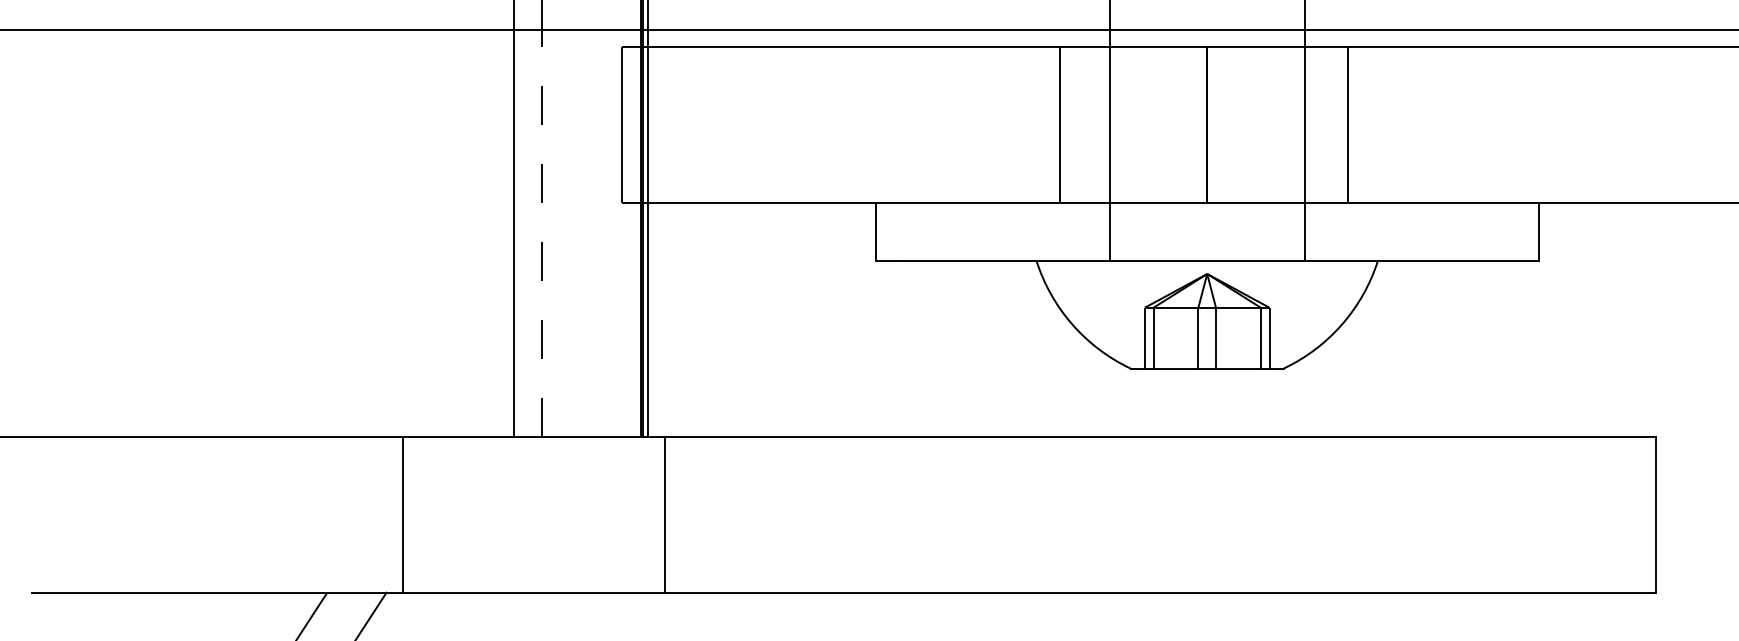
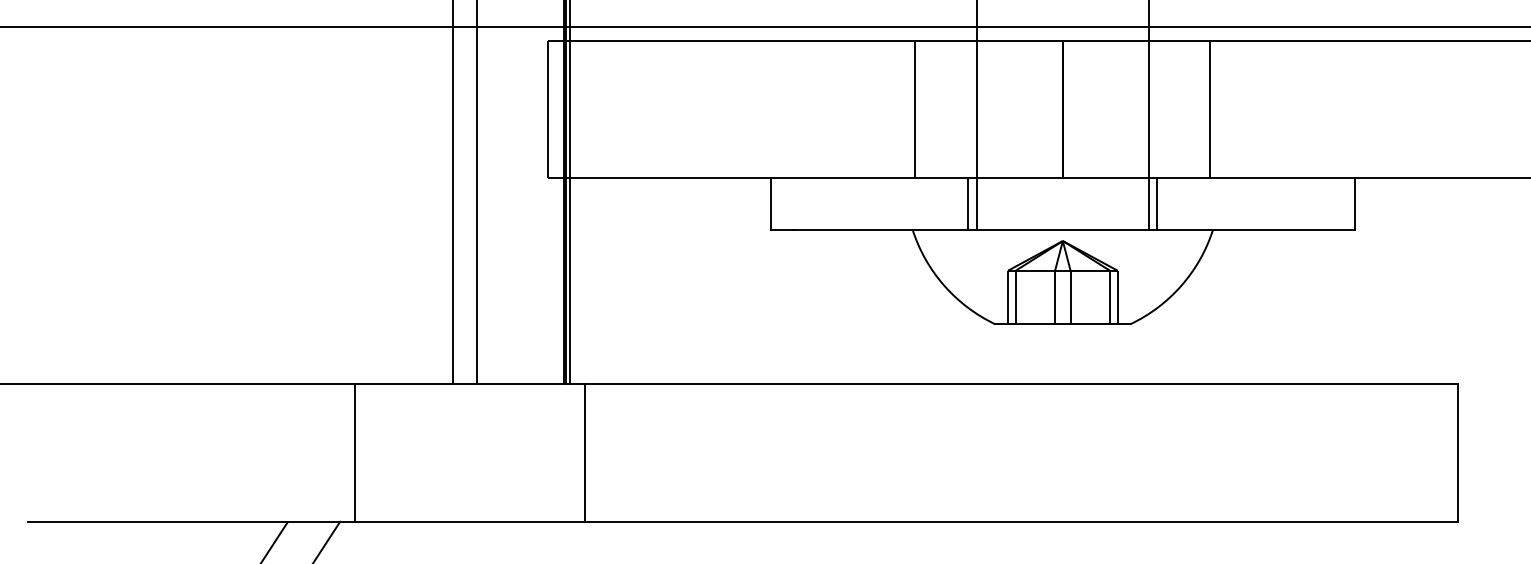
line: (1059, 124) -> (915, 109), moved
line: (1347, 124) -> (1210, 109), moved
line: (1100, 231) -> (968, 203), added
line: (1314, 231) -> (1157, 203), added
line: (541, 233) -> (476, 205), dashed -> solid

